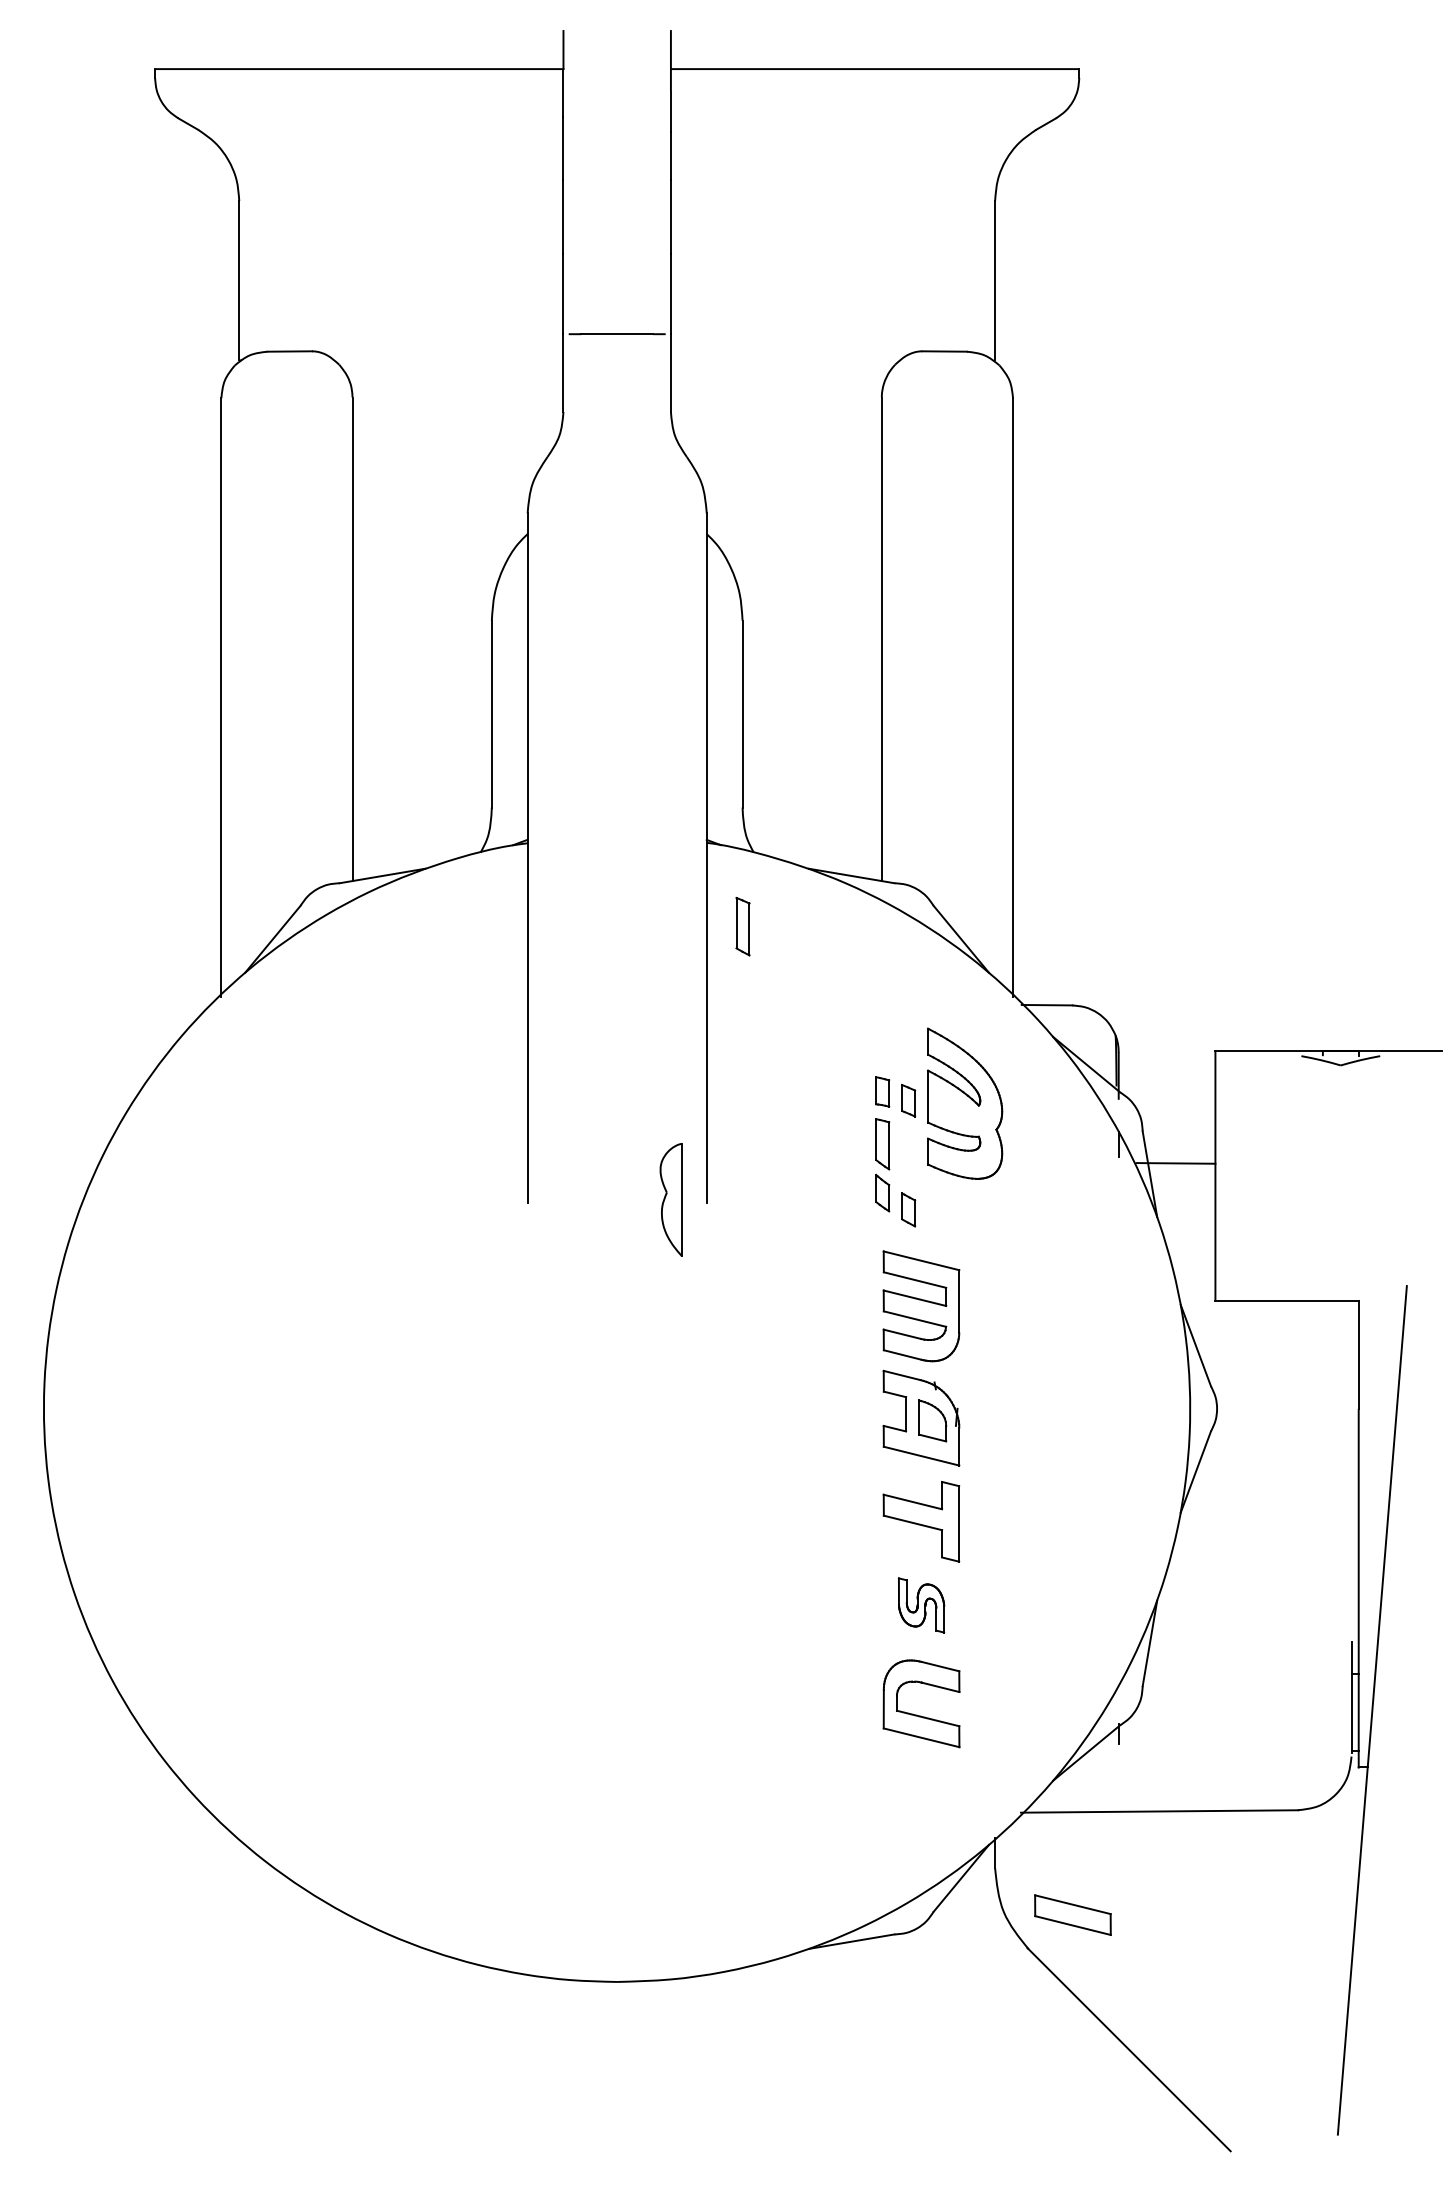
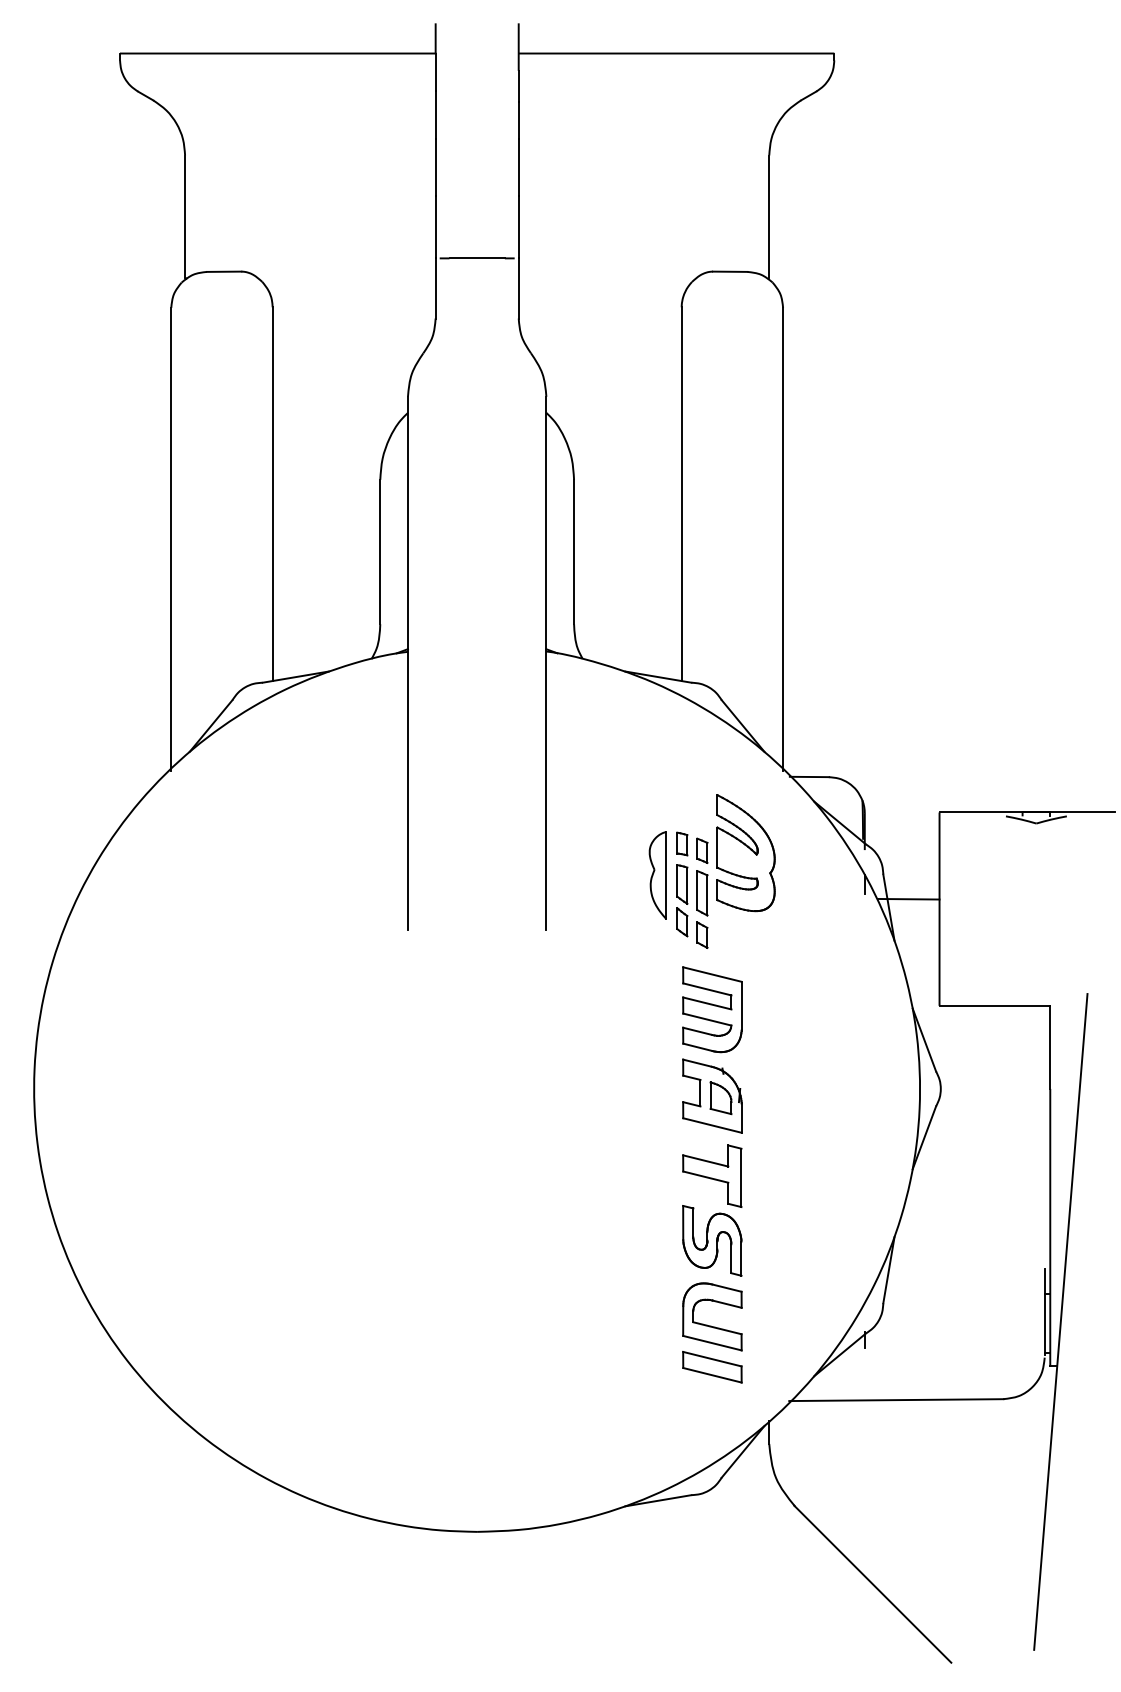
part: (743, 926) -> (702, 893), moved
part: (670, 1199) -> (657, 875), moved
part: (921, 1604) -> (712, 1240), size x1.67
part: (1073, 1915) -> (712, 1367), moved

